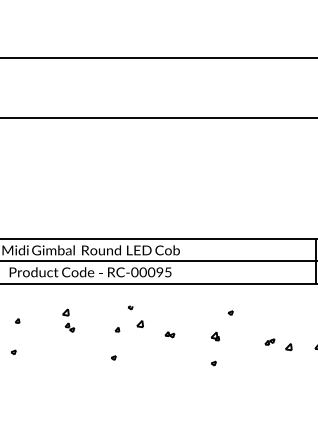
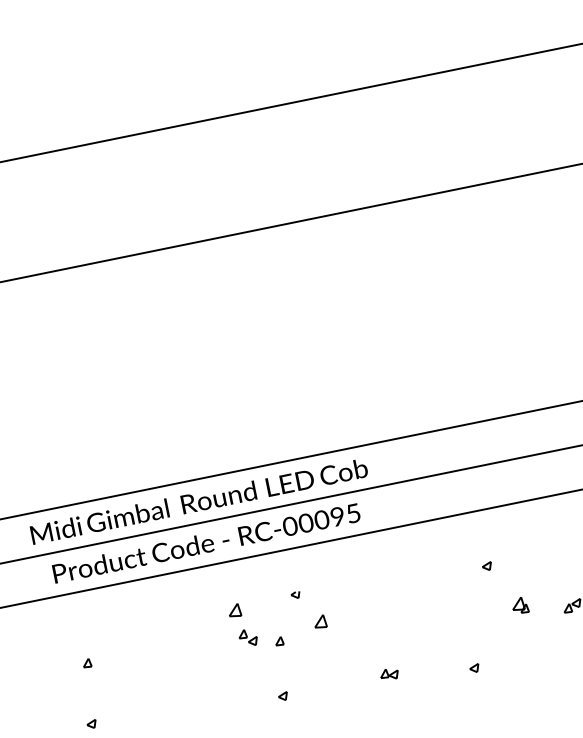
part: (68, 320) -> (242, 624), moved
part: (169, 334) -> (388, 674), moved
part: (214, 336) -> (518, 606), moved

